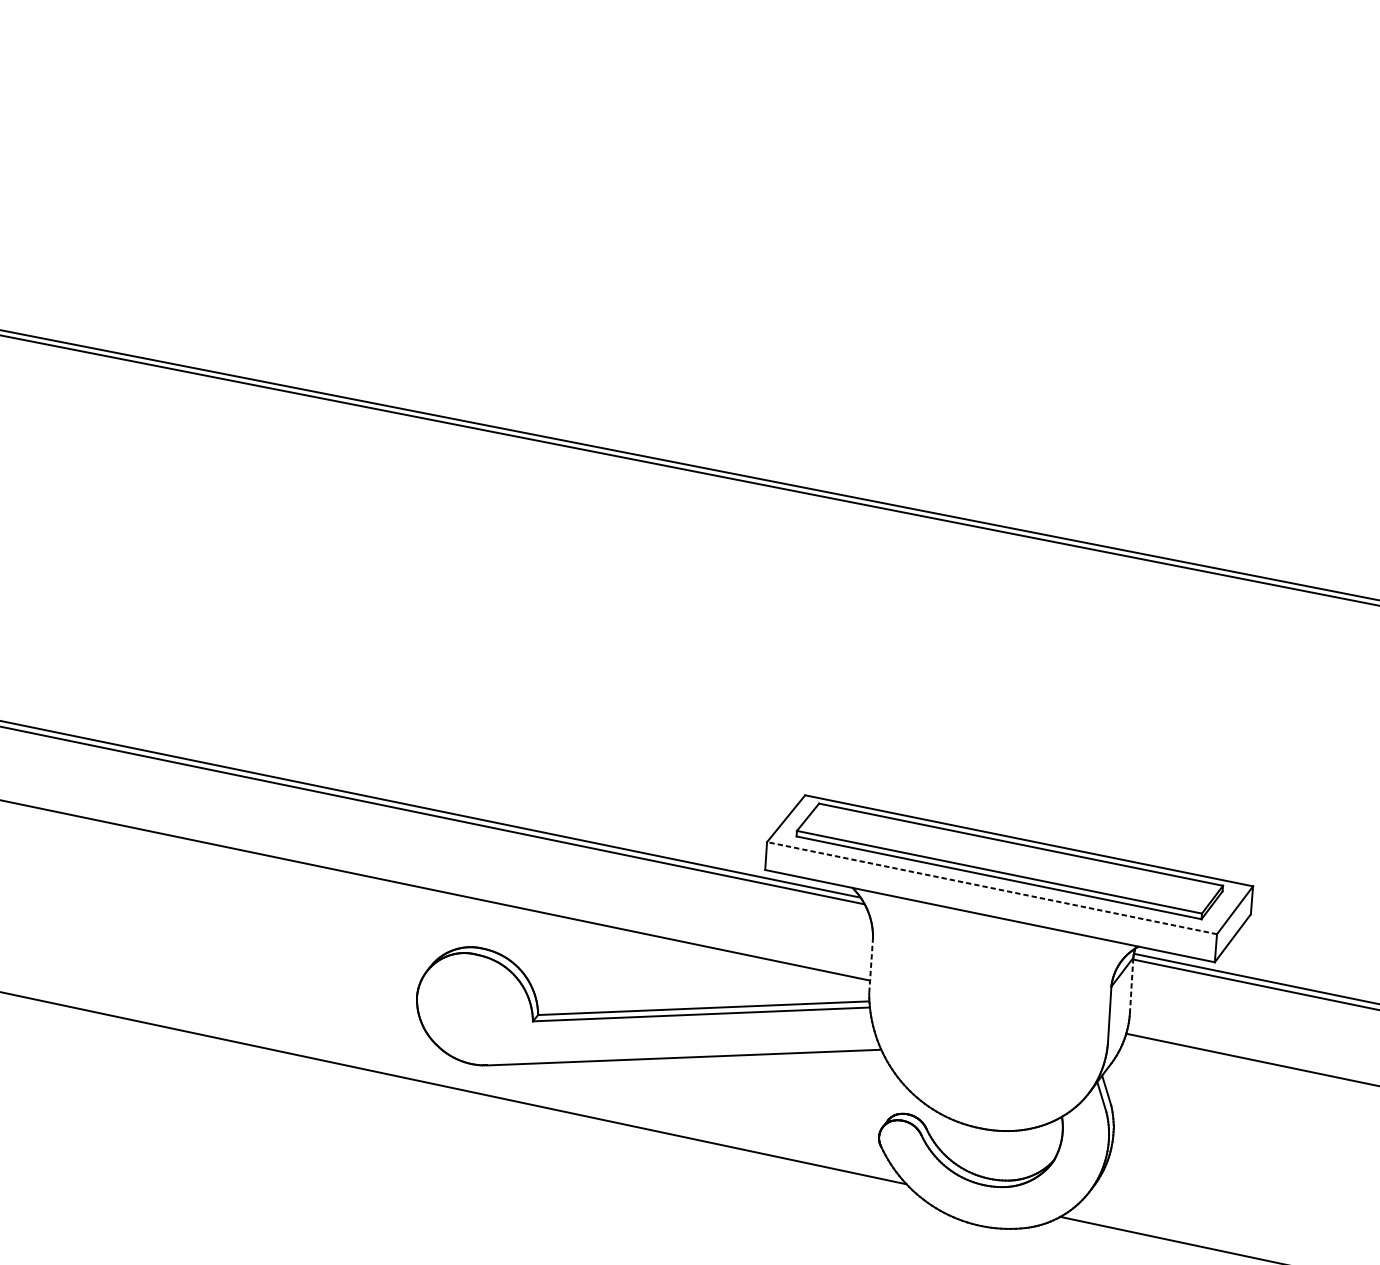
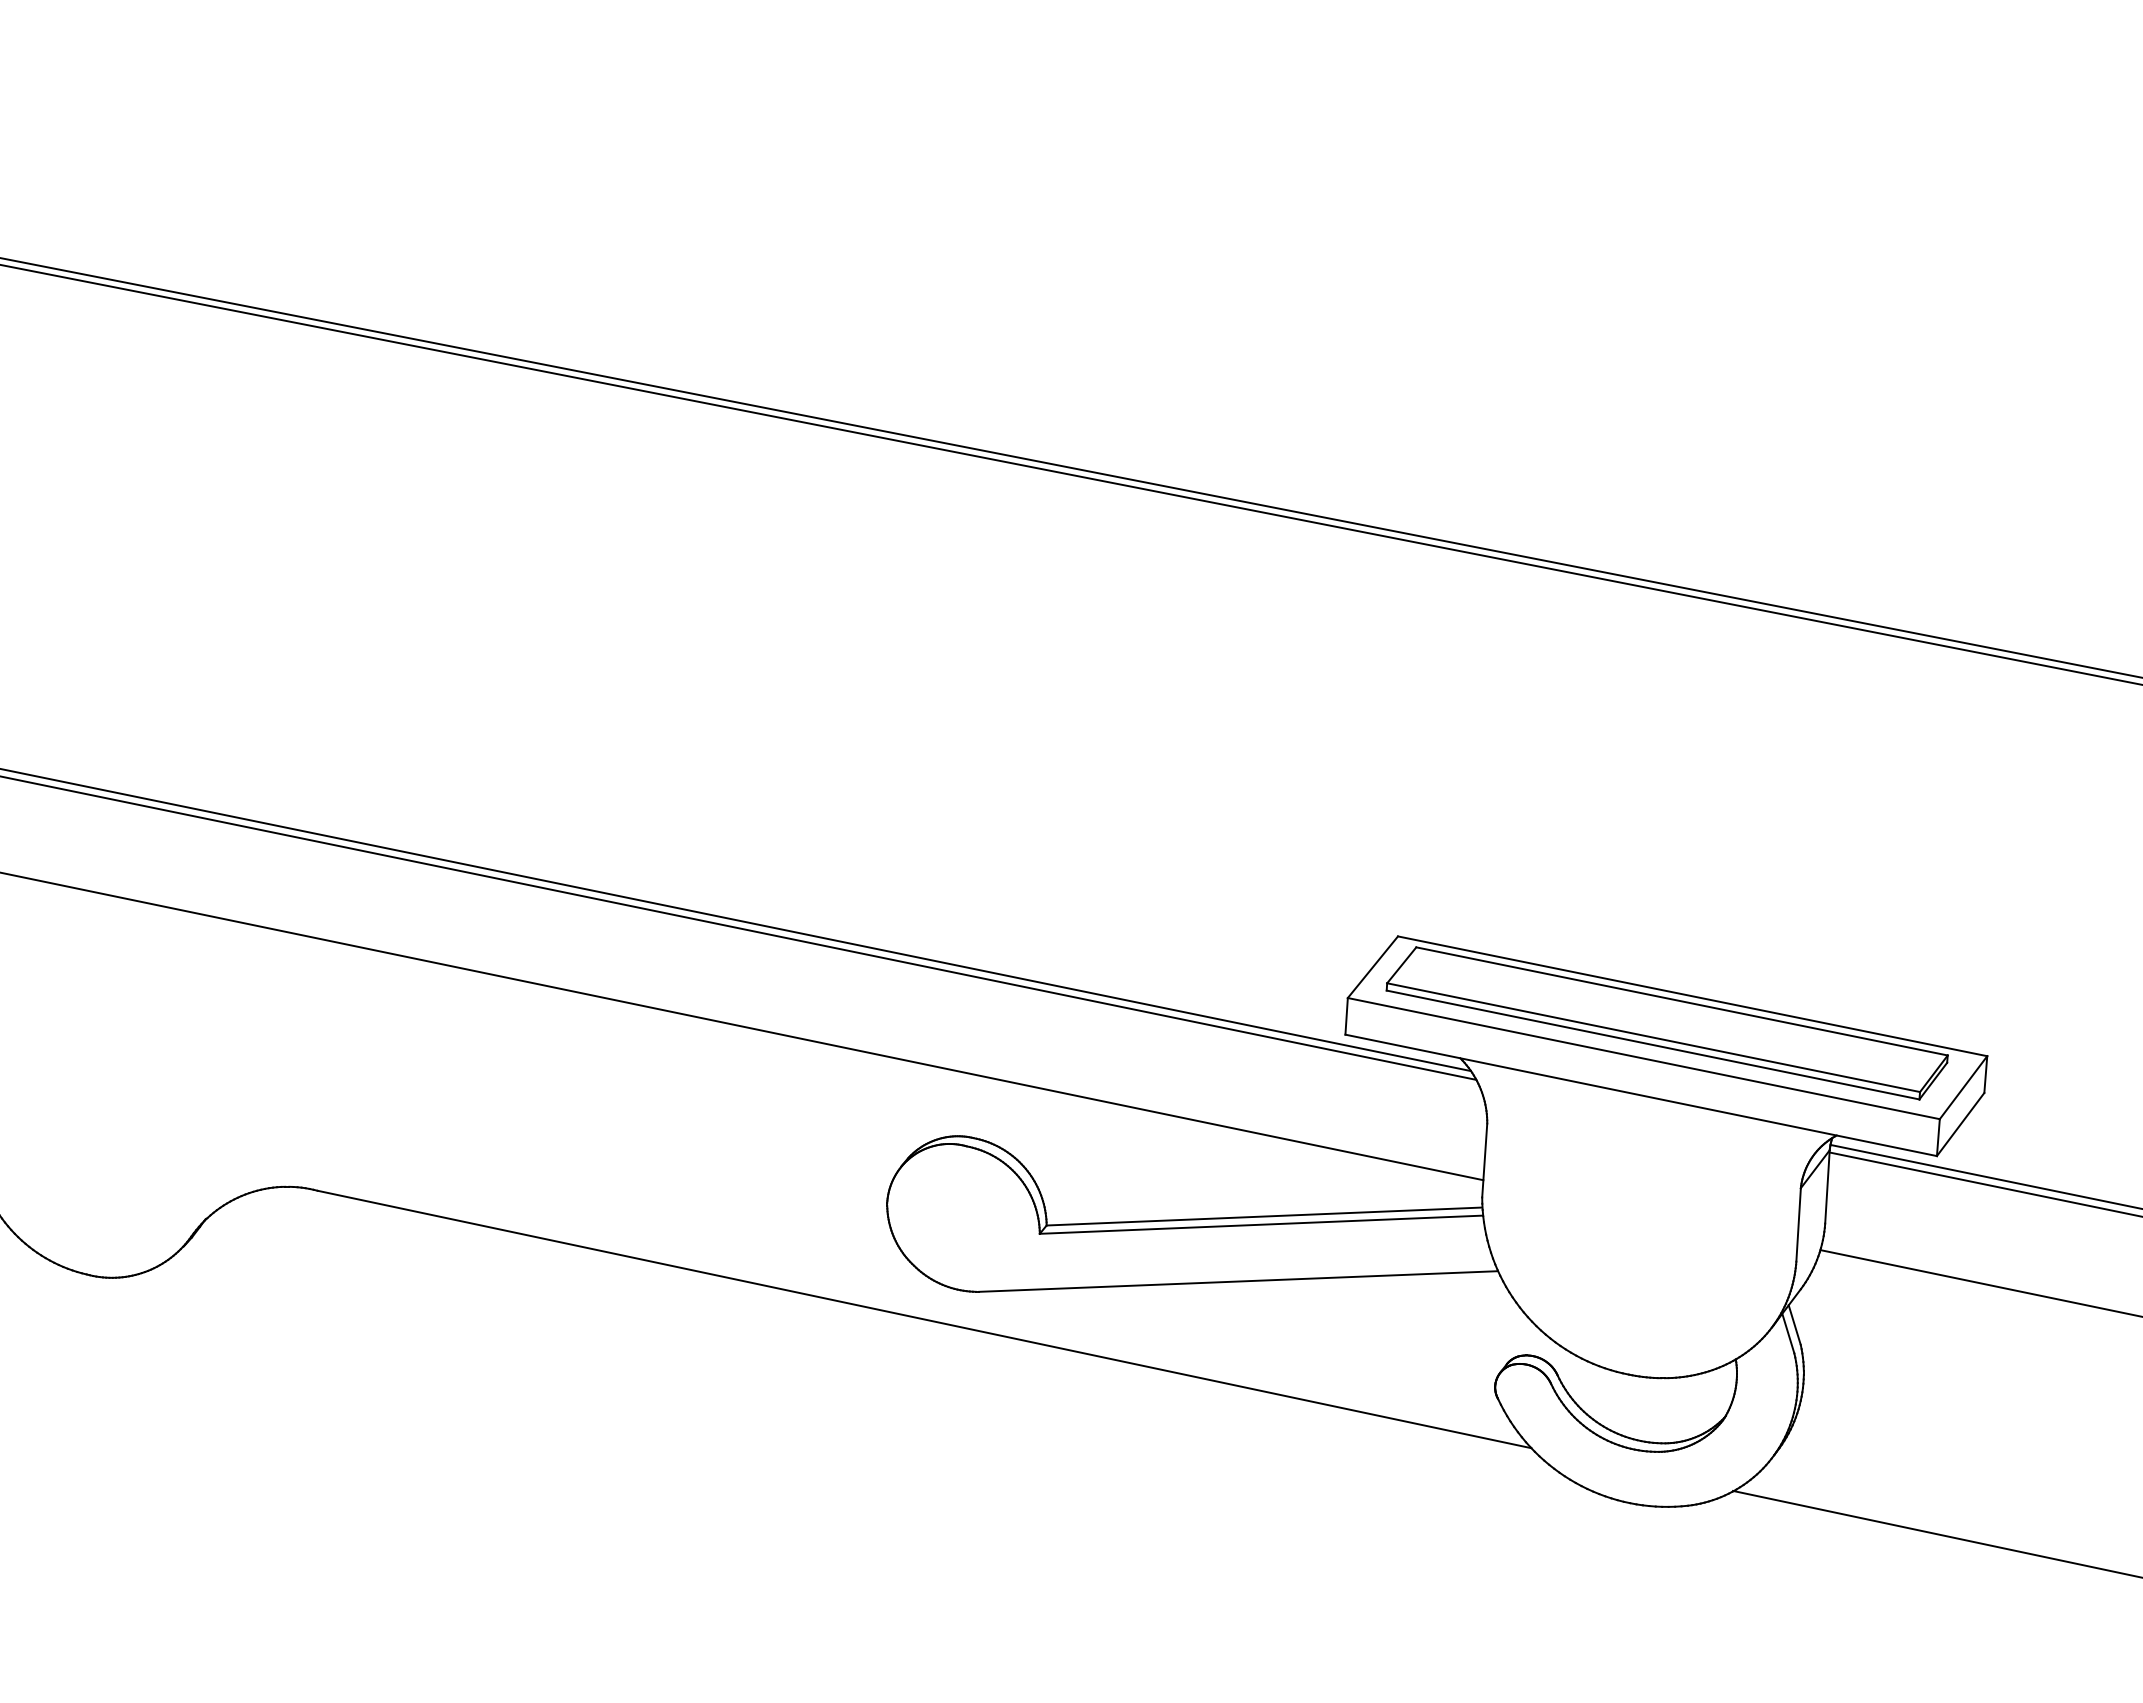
line: (991, 888) -> (1643, 1058), dashed -> solid
line: (870, 965) -> (1484, 1160), dashed -> solid
line: (1131, 985) -> (1827, 1186), dashed -> solid

